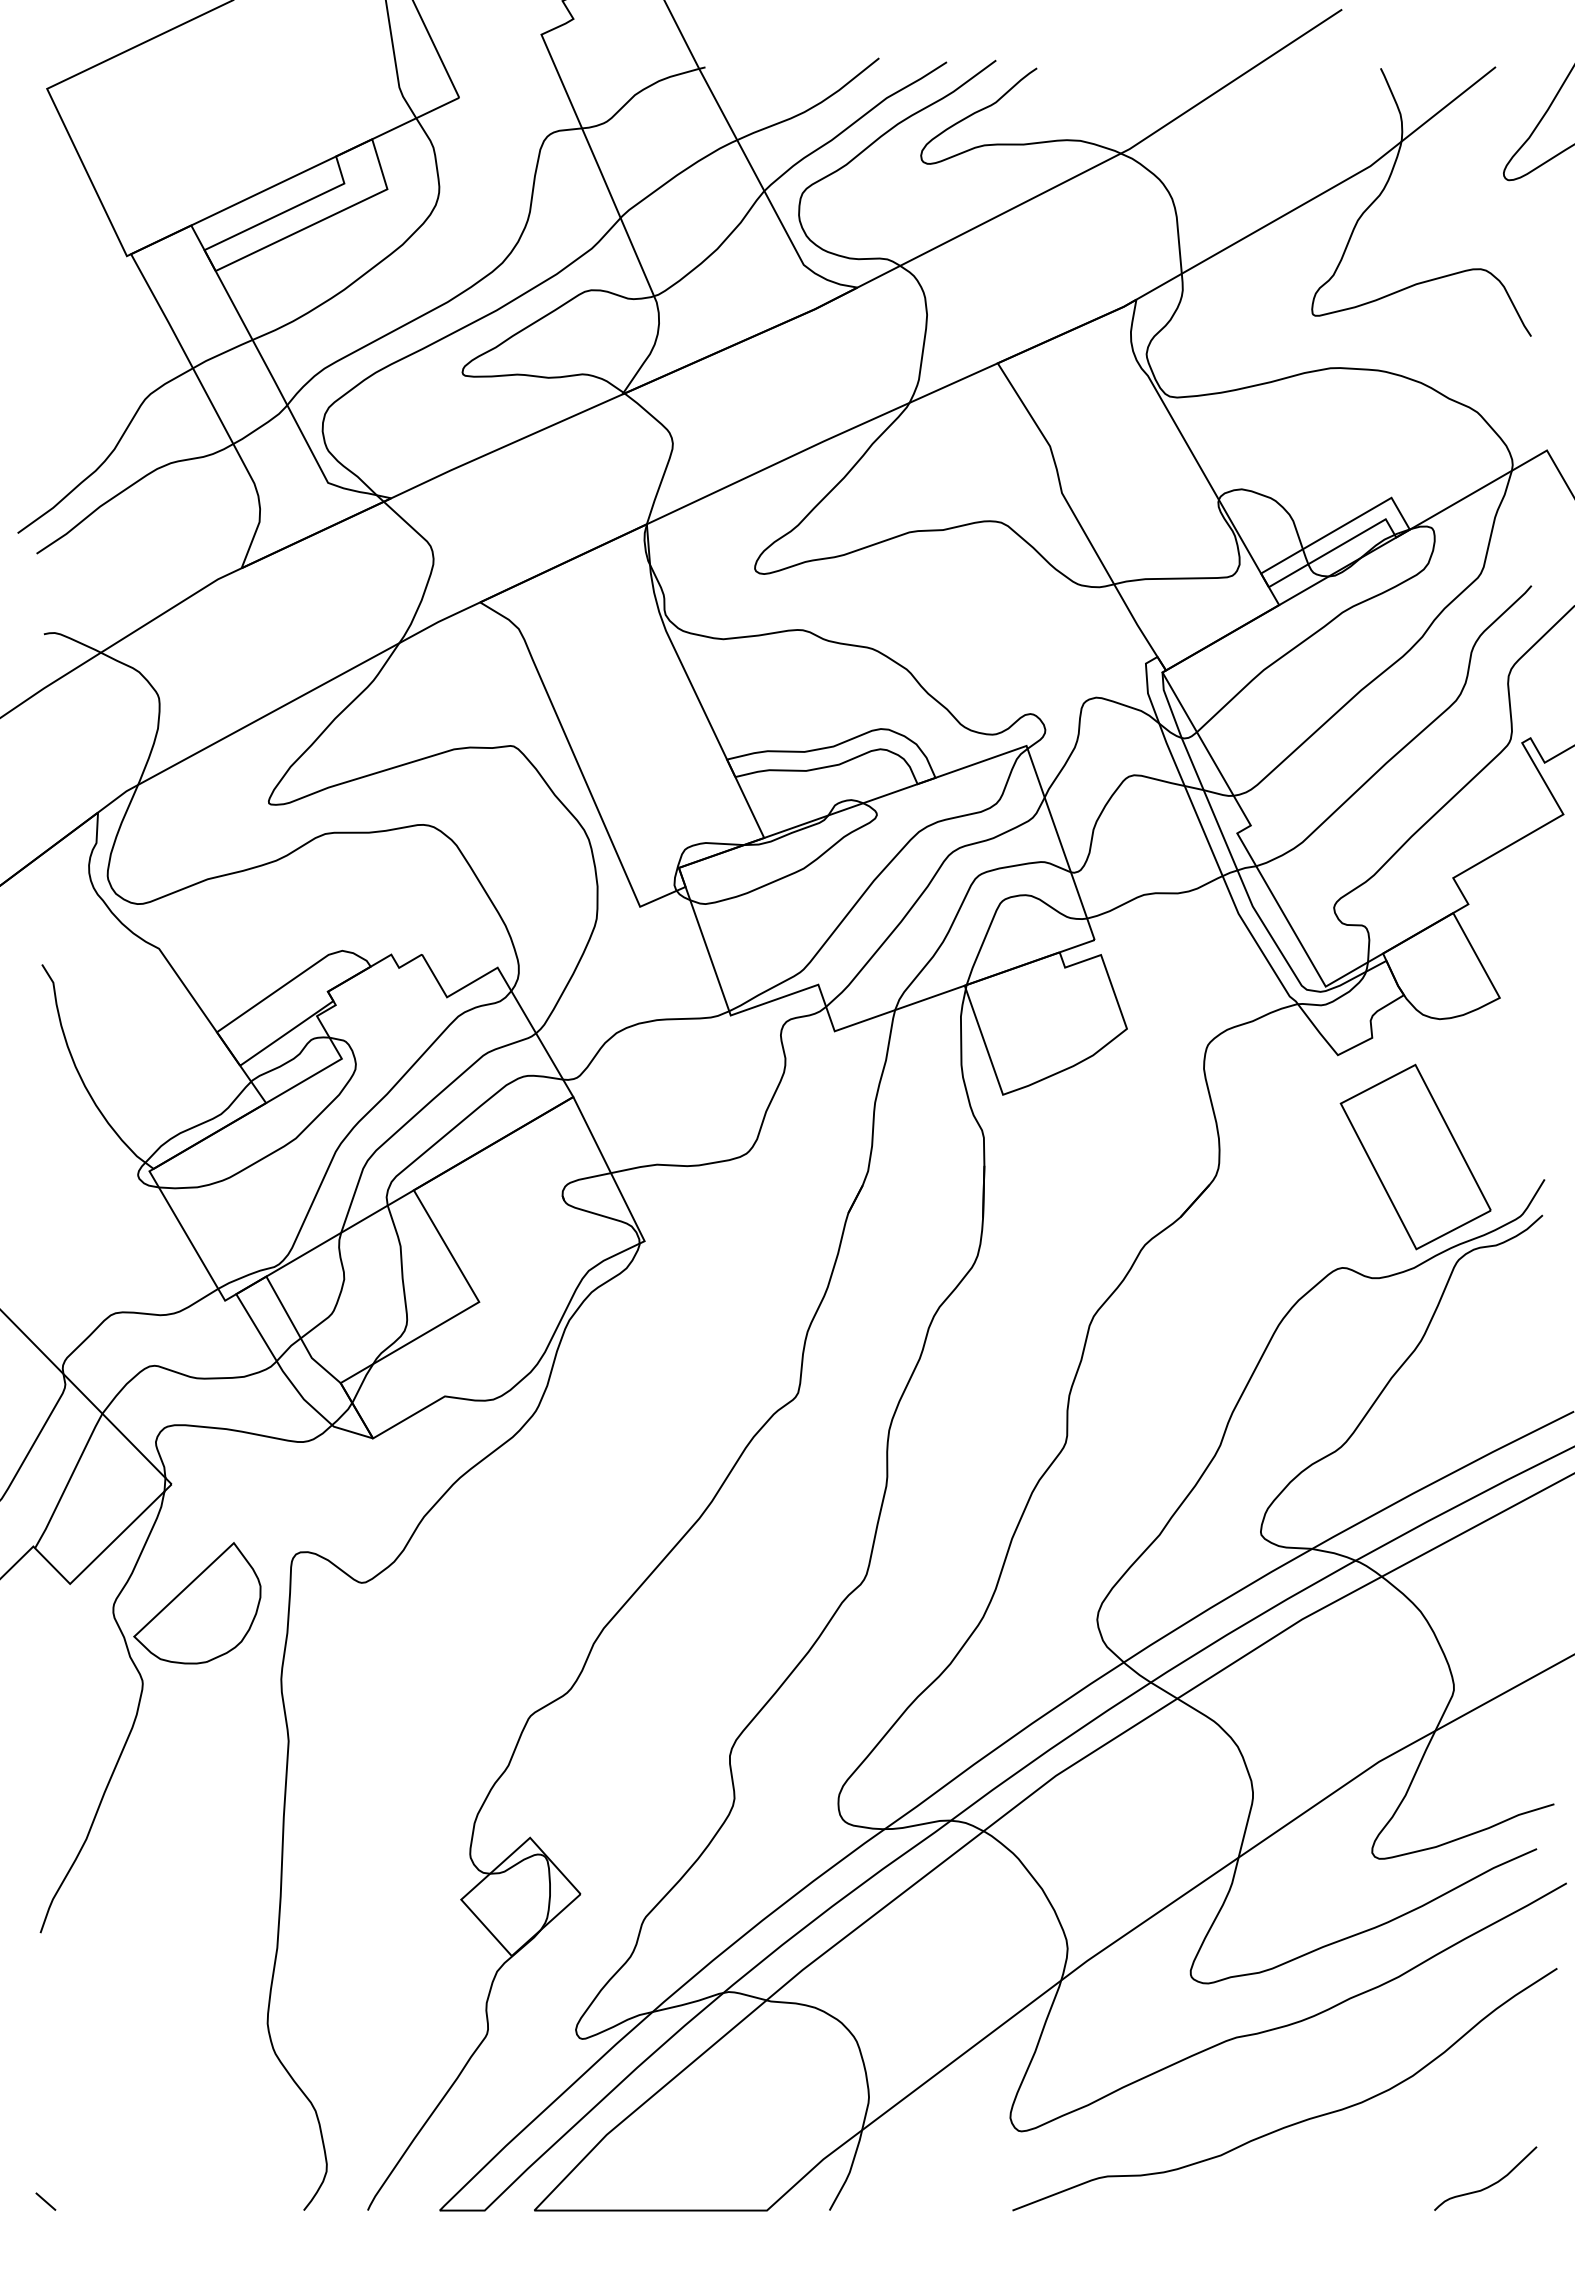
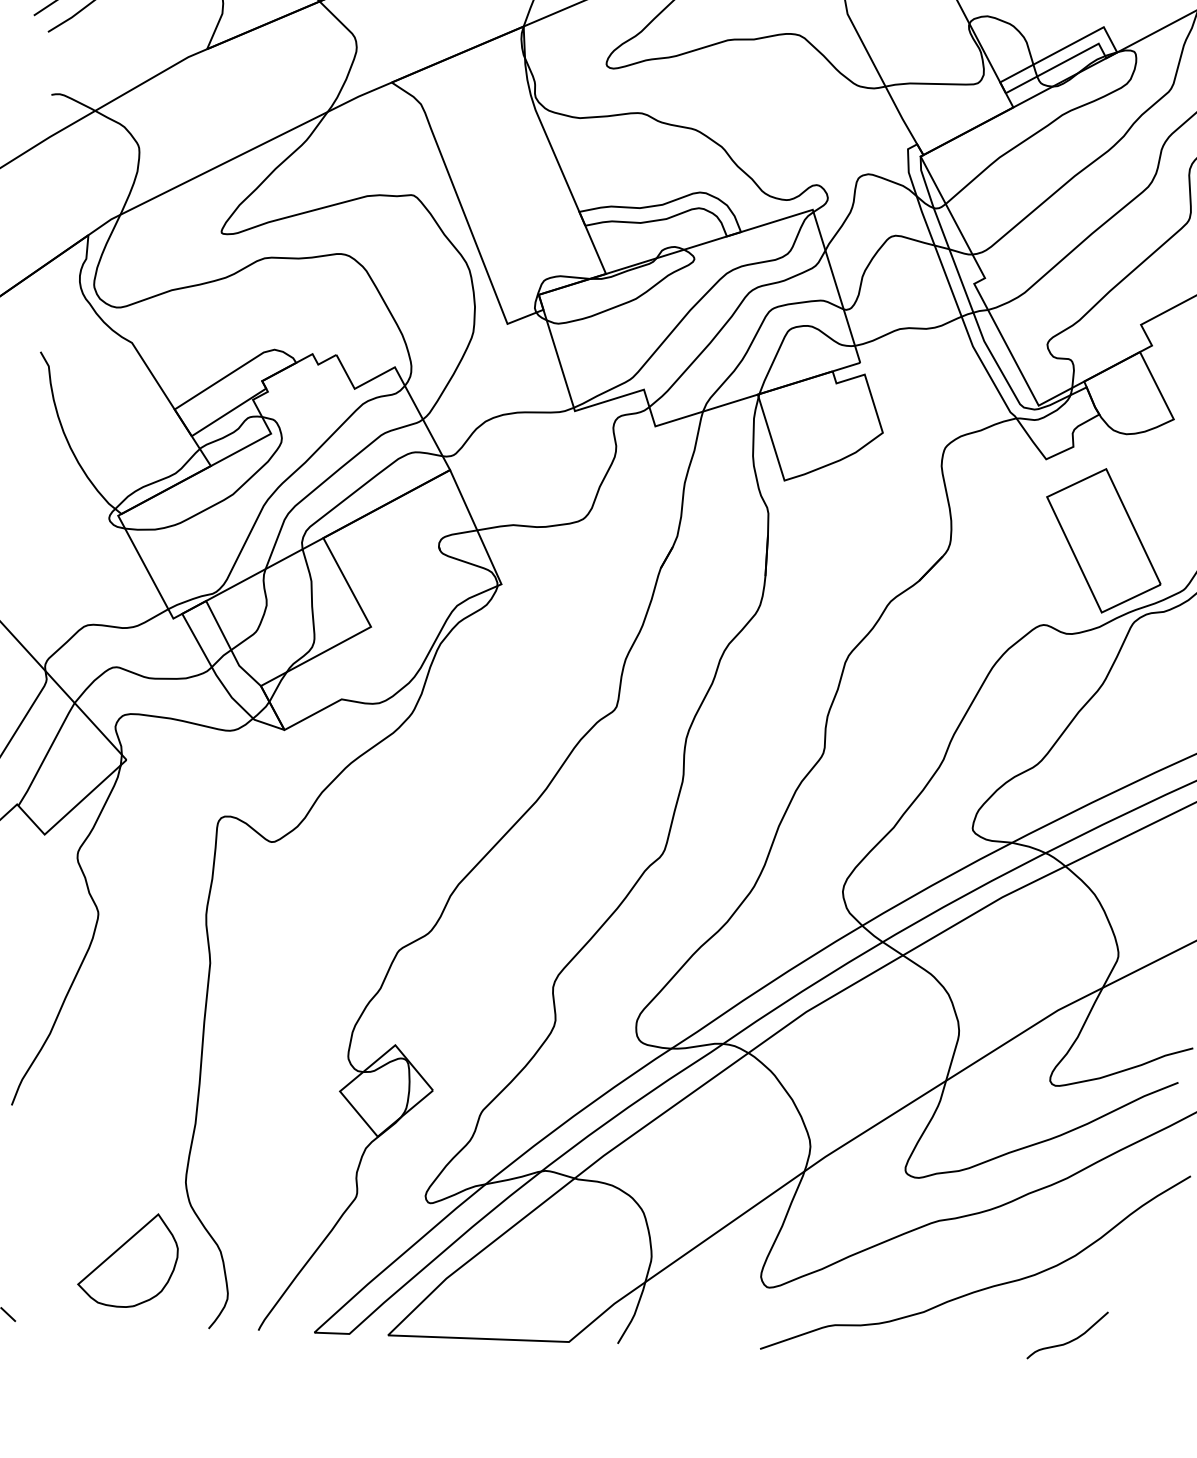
part: (197, 1603) -> (128, 1260), moved
curve: (1489, 2185) -> (1070, 1340), moved

